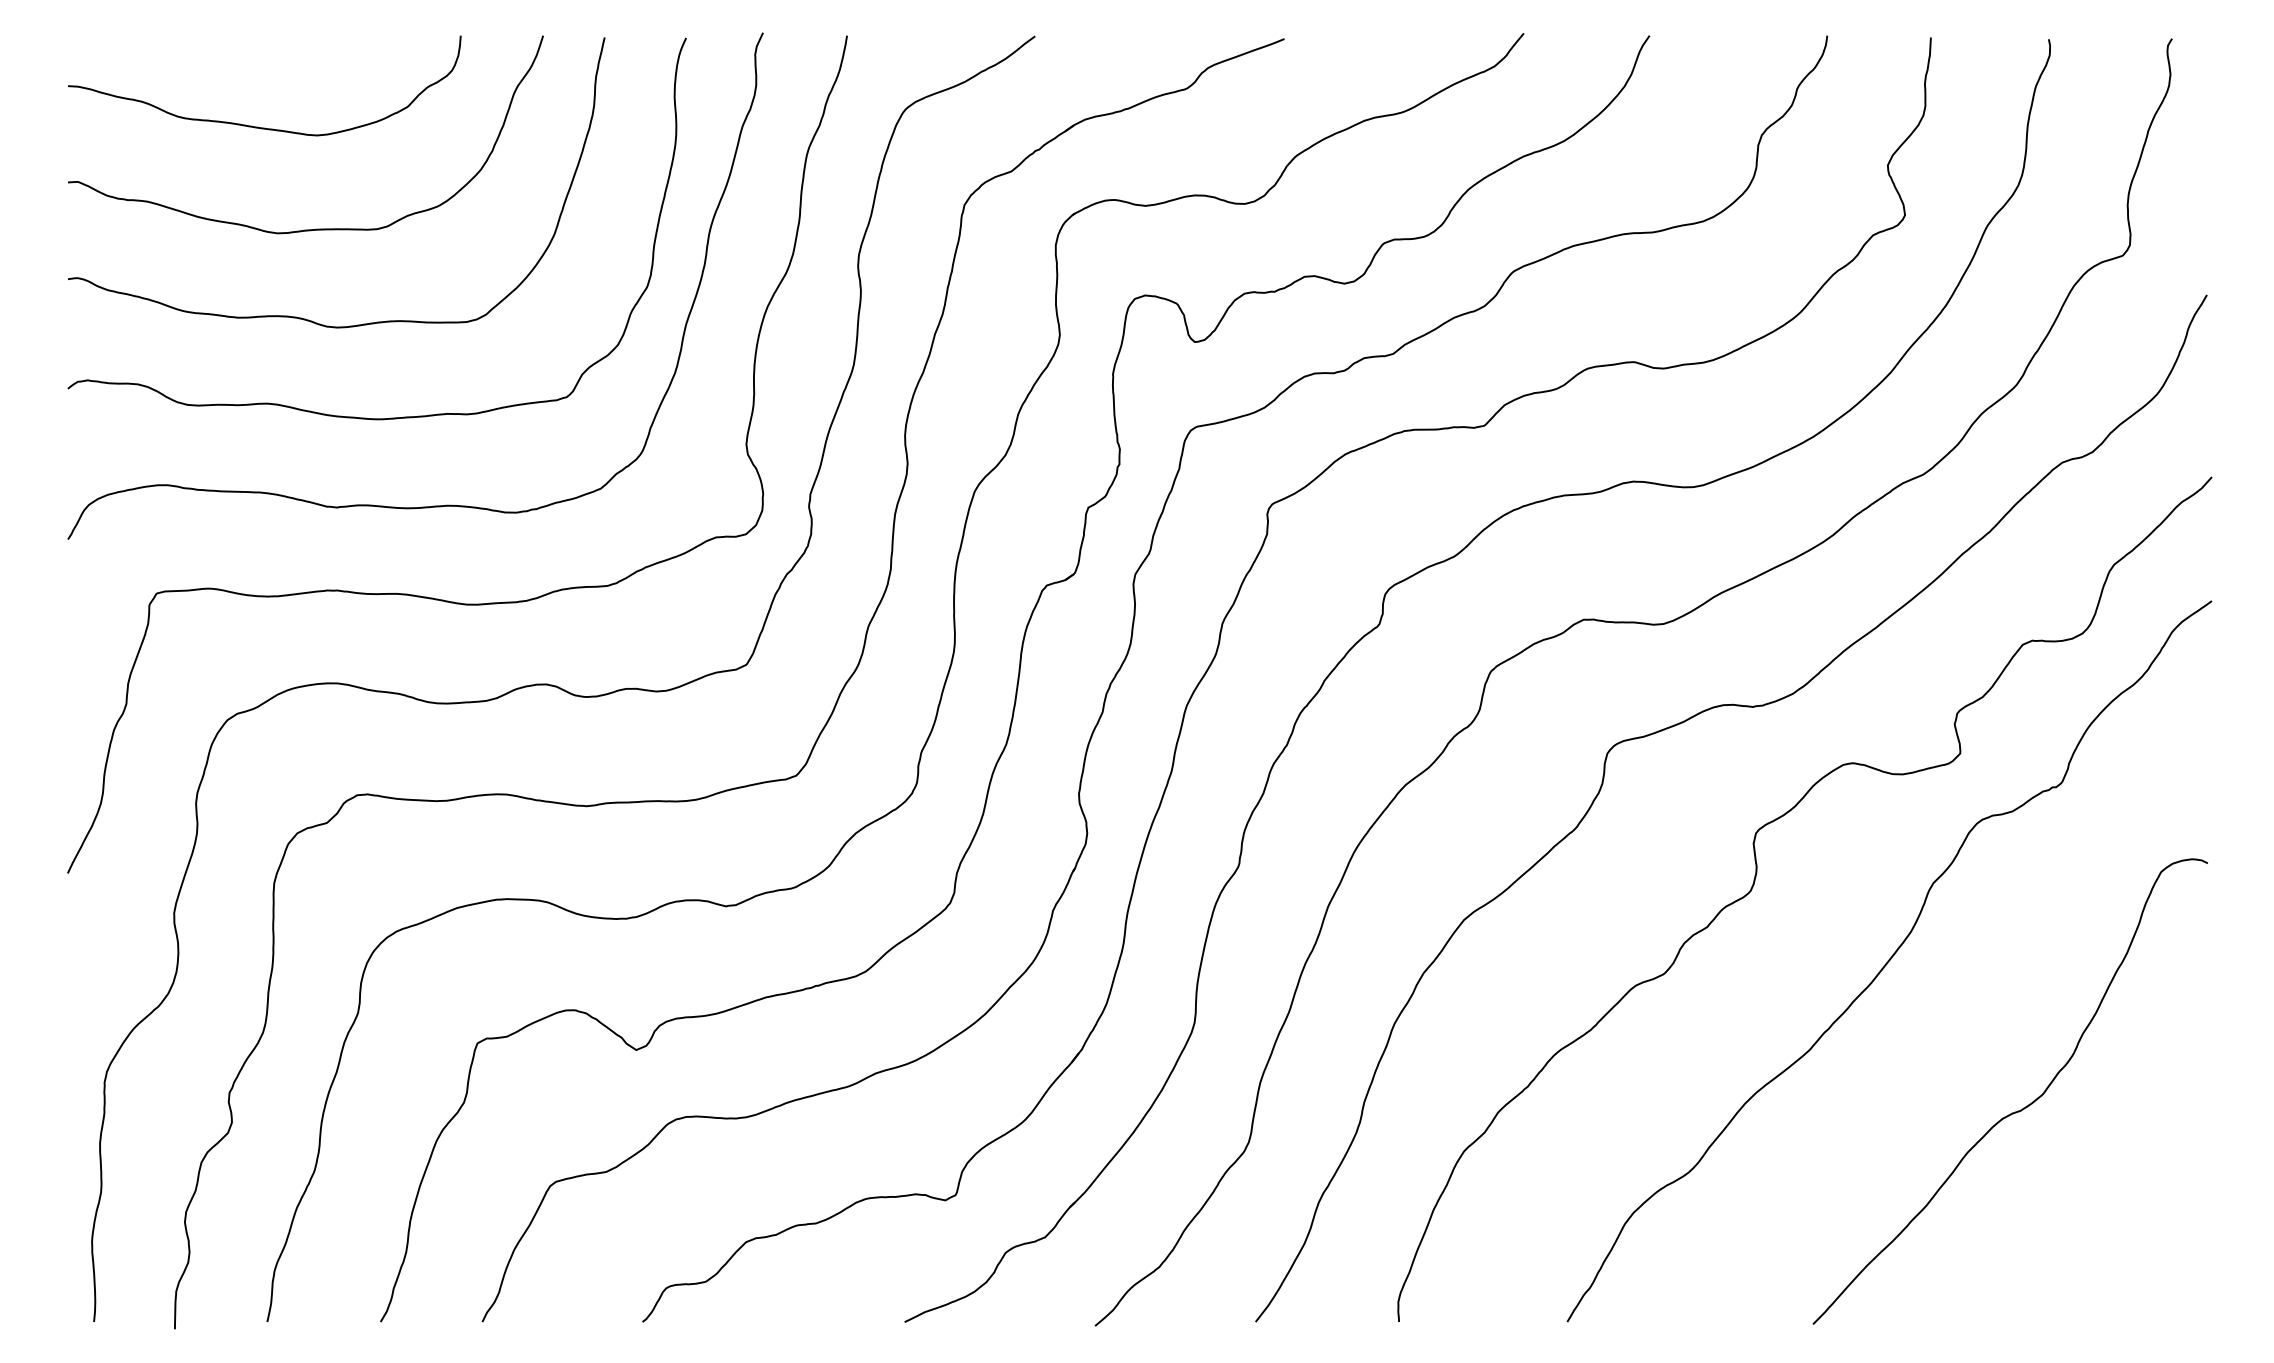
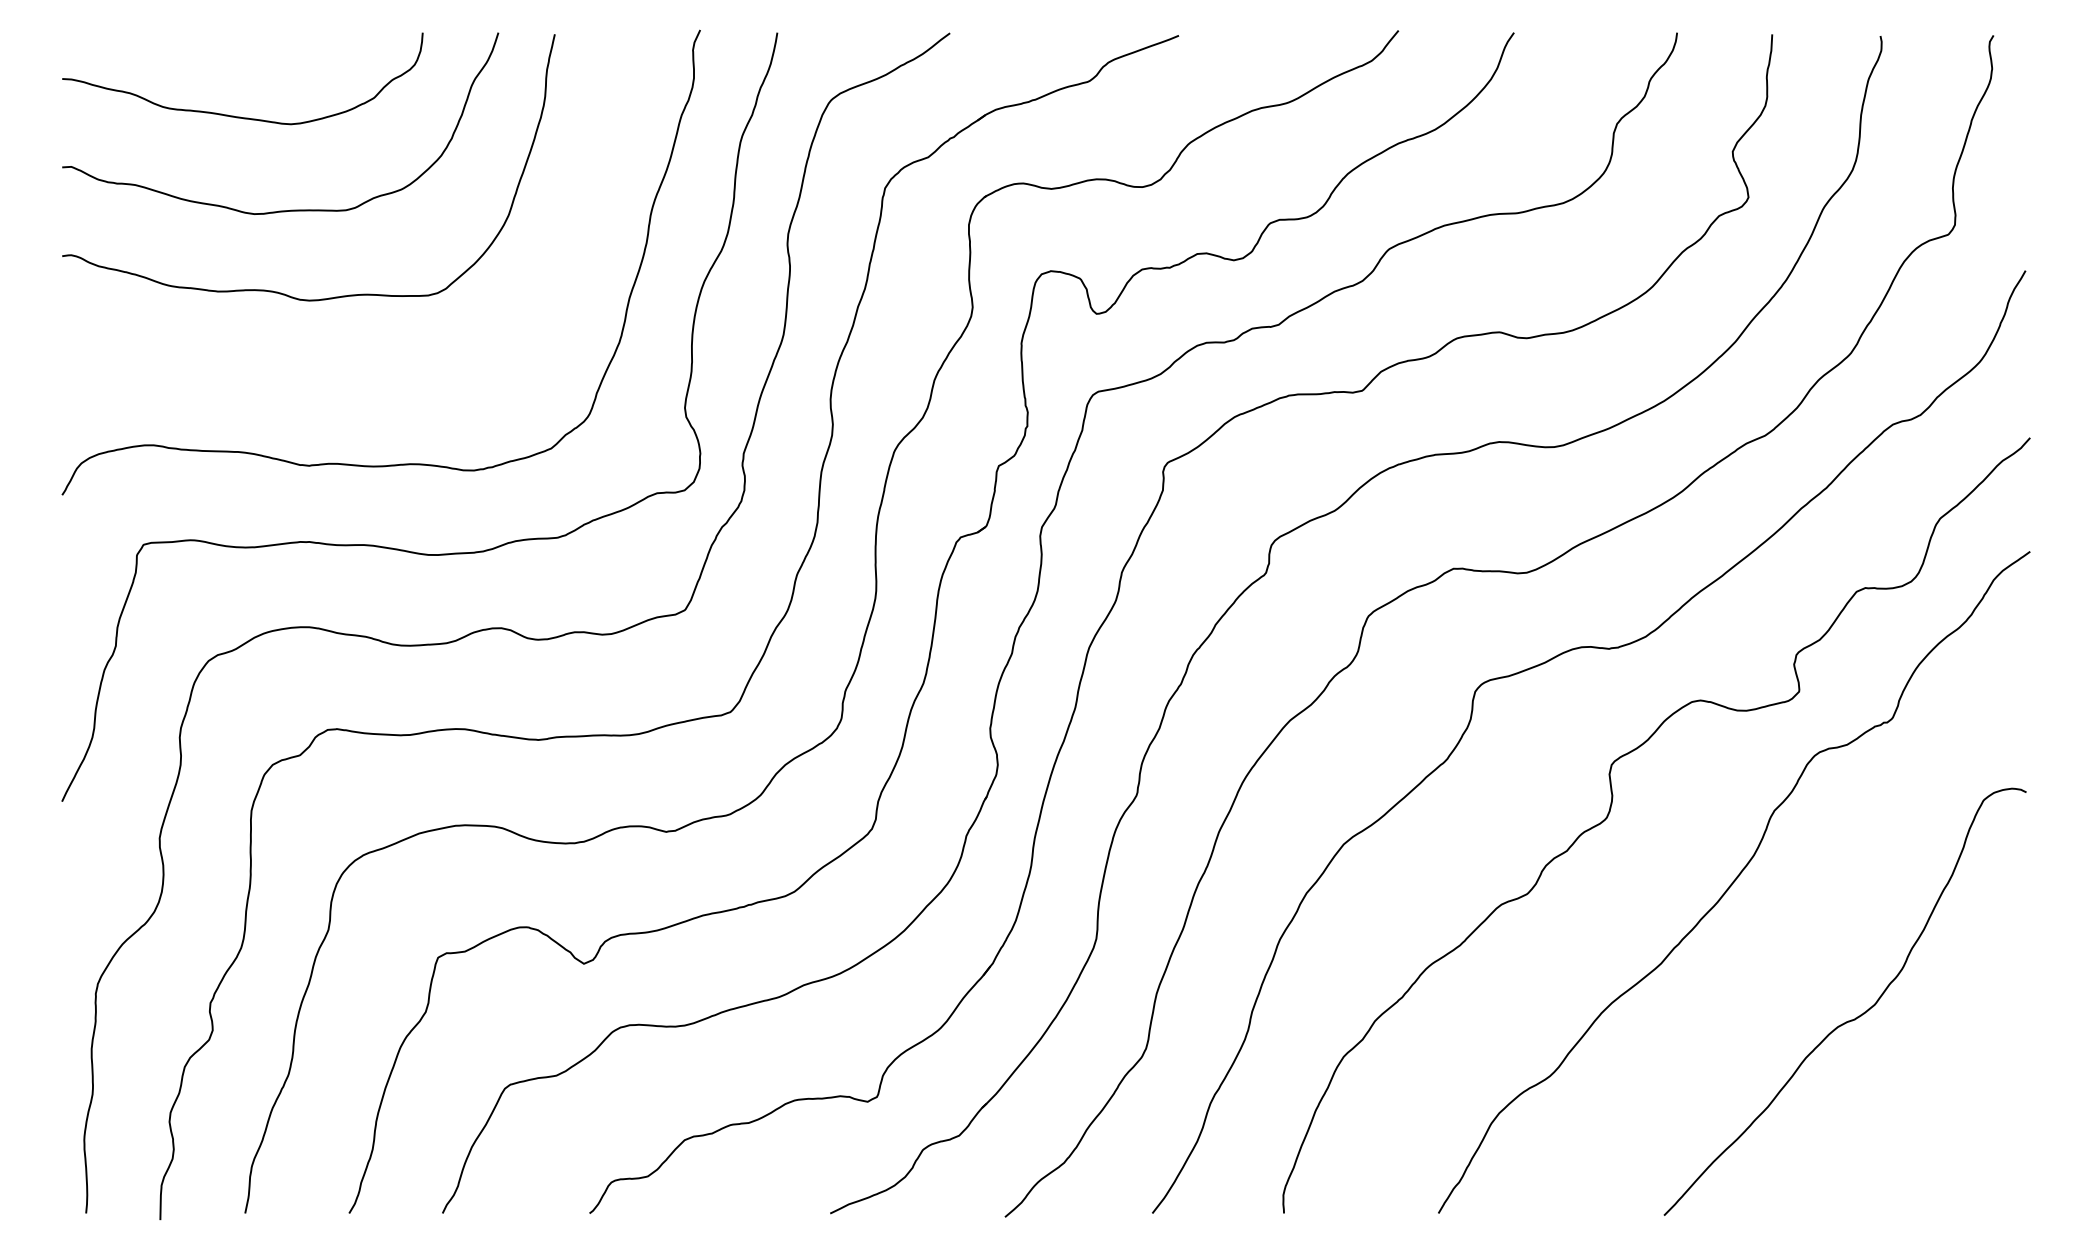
curve: (359, 416) -> (329, 382), removed

